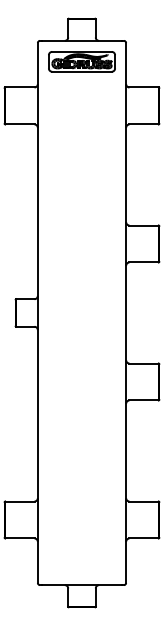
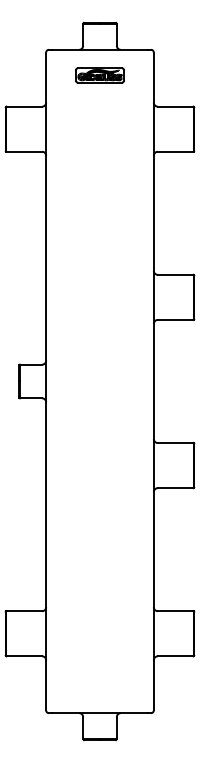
part: (81, 61) -> (99, 74), size x0.6

